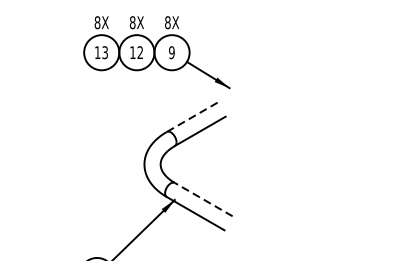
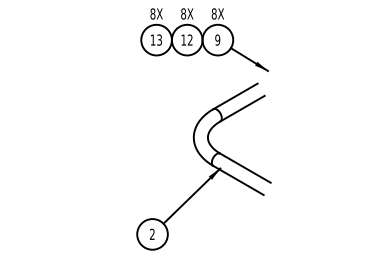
line: (192, 117) -> (235, 96), dashed -> solid
line: (203, 198) -> (245, 167), dashed -> solid

